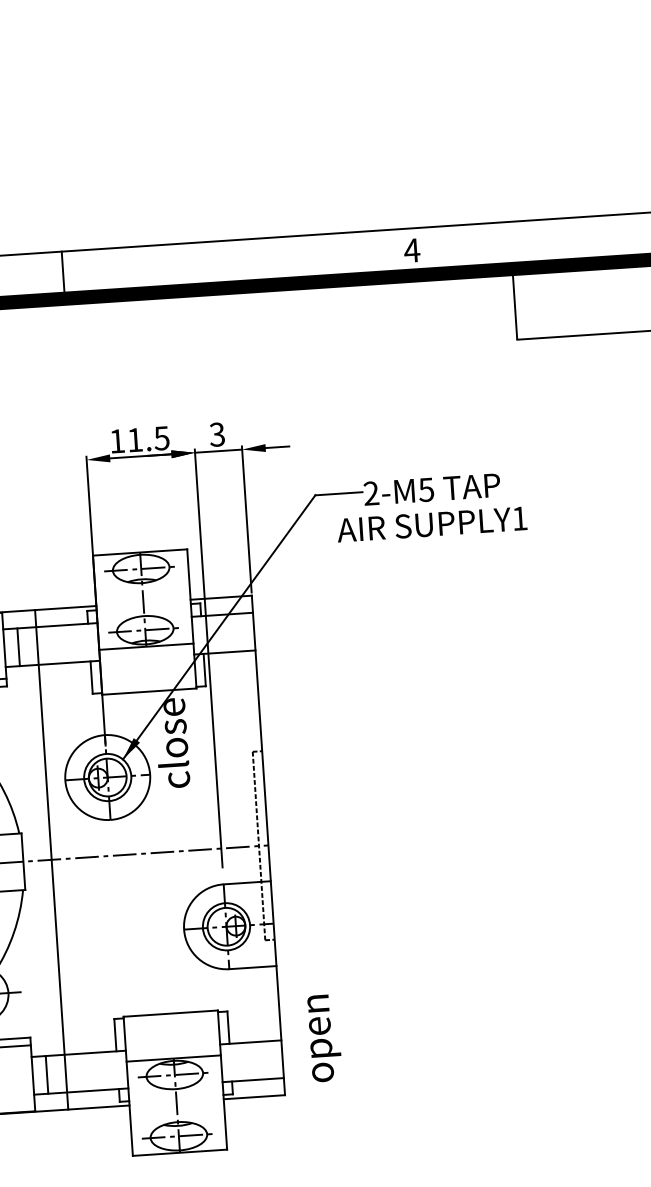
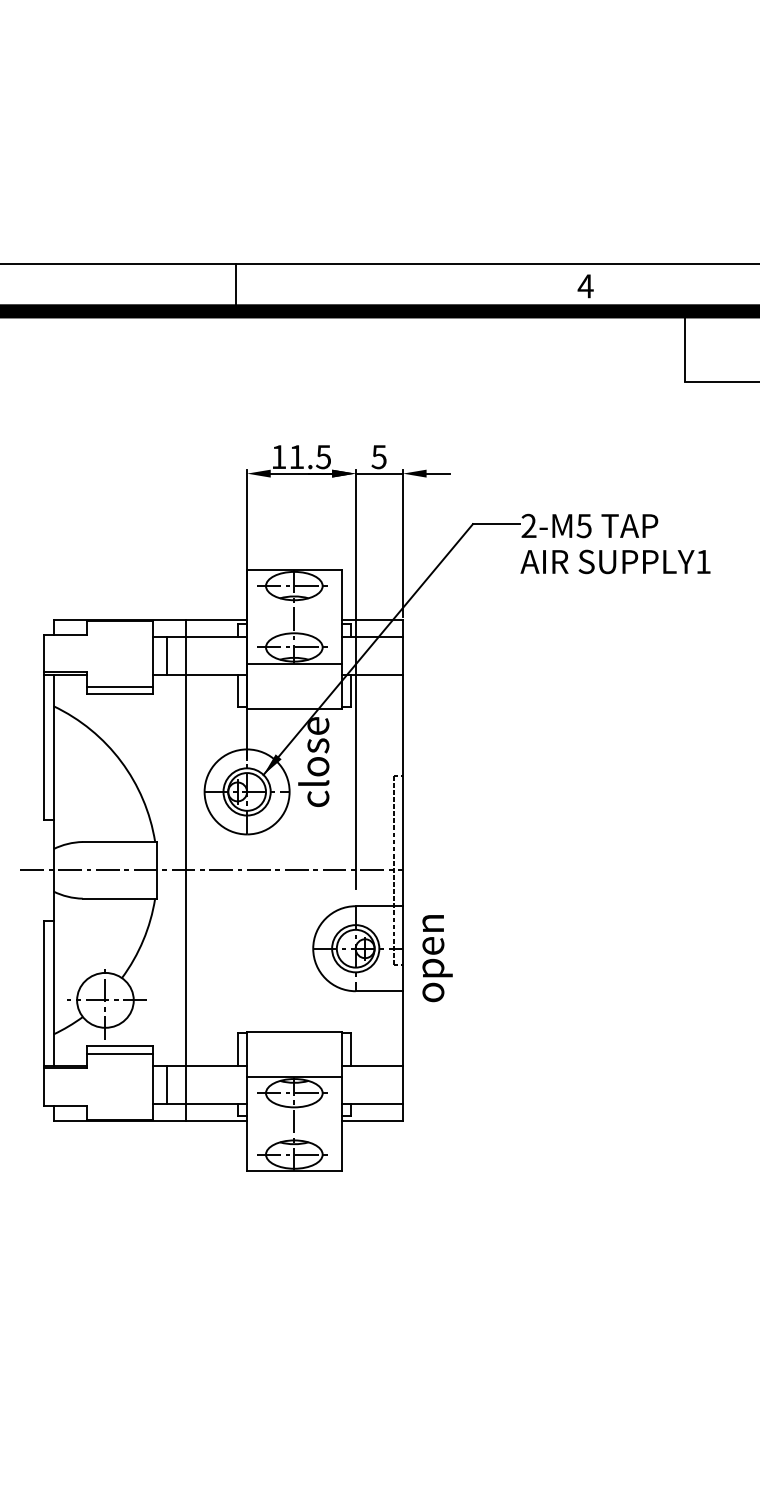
text: (216, 434) -> (378, 456), 3 -> 5
text: (432, 524) -> (615, 561), moved
text: (324, 1038) -> (437, 958), moved

